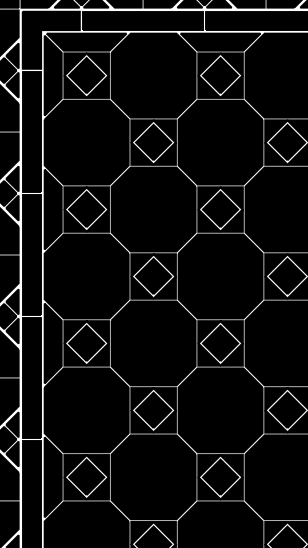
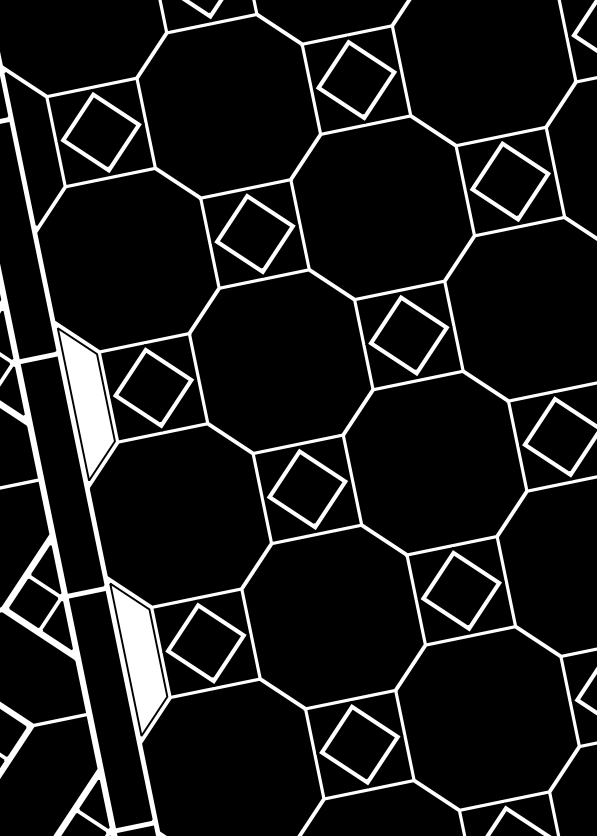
fill: (52, 343) -> (88, 401), removed
fill: (52, 477) -> (140, 656), removed

